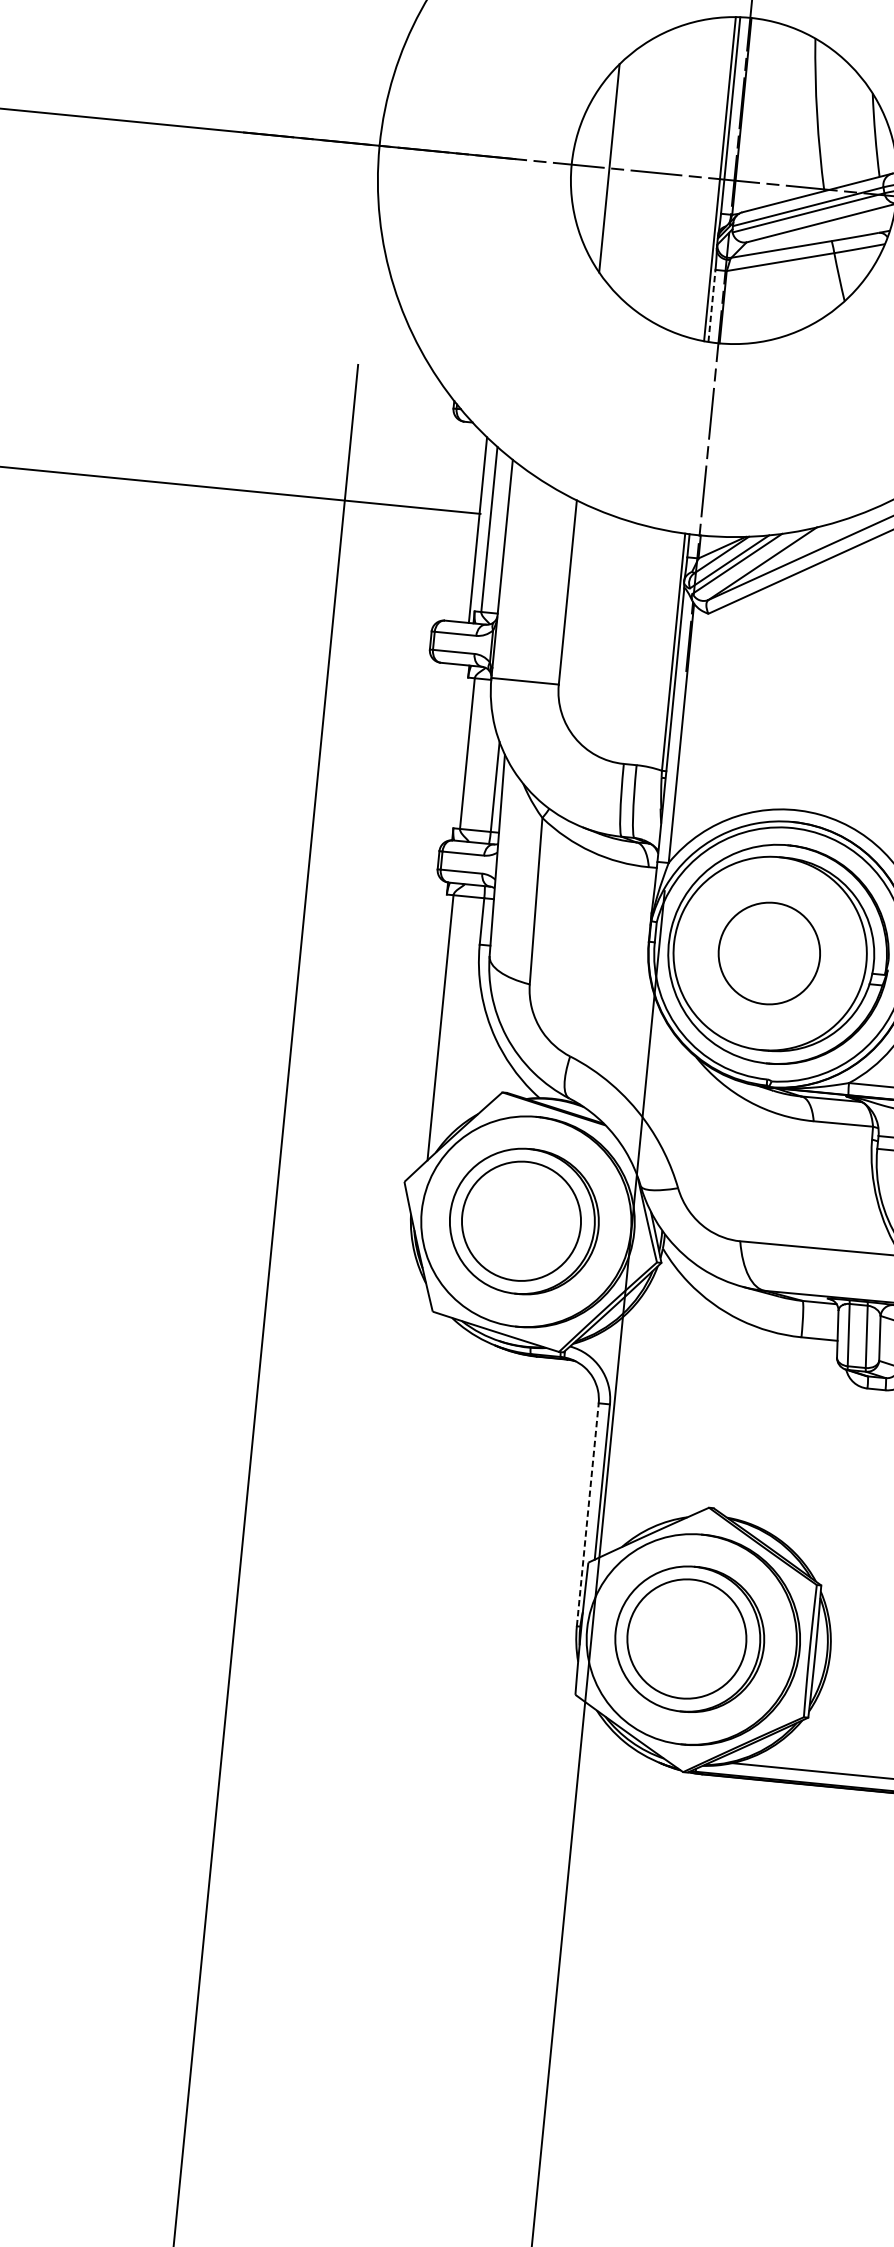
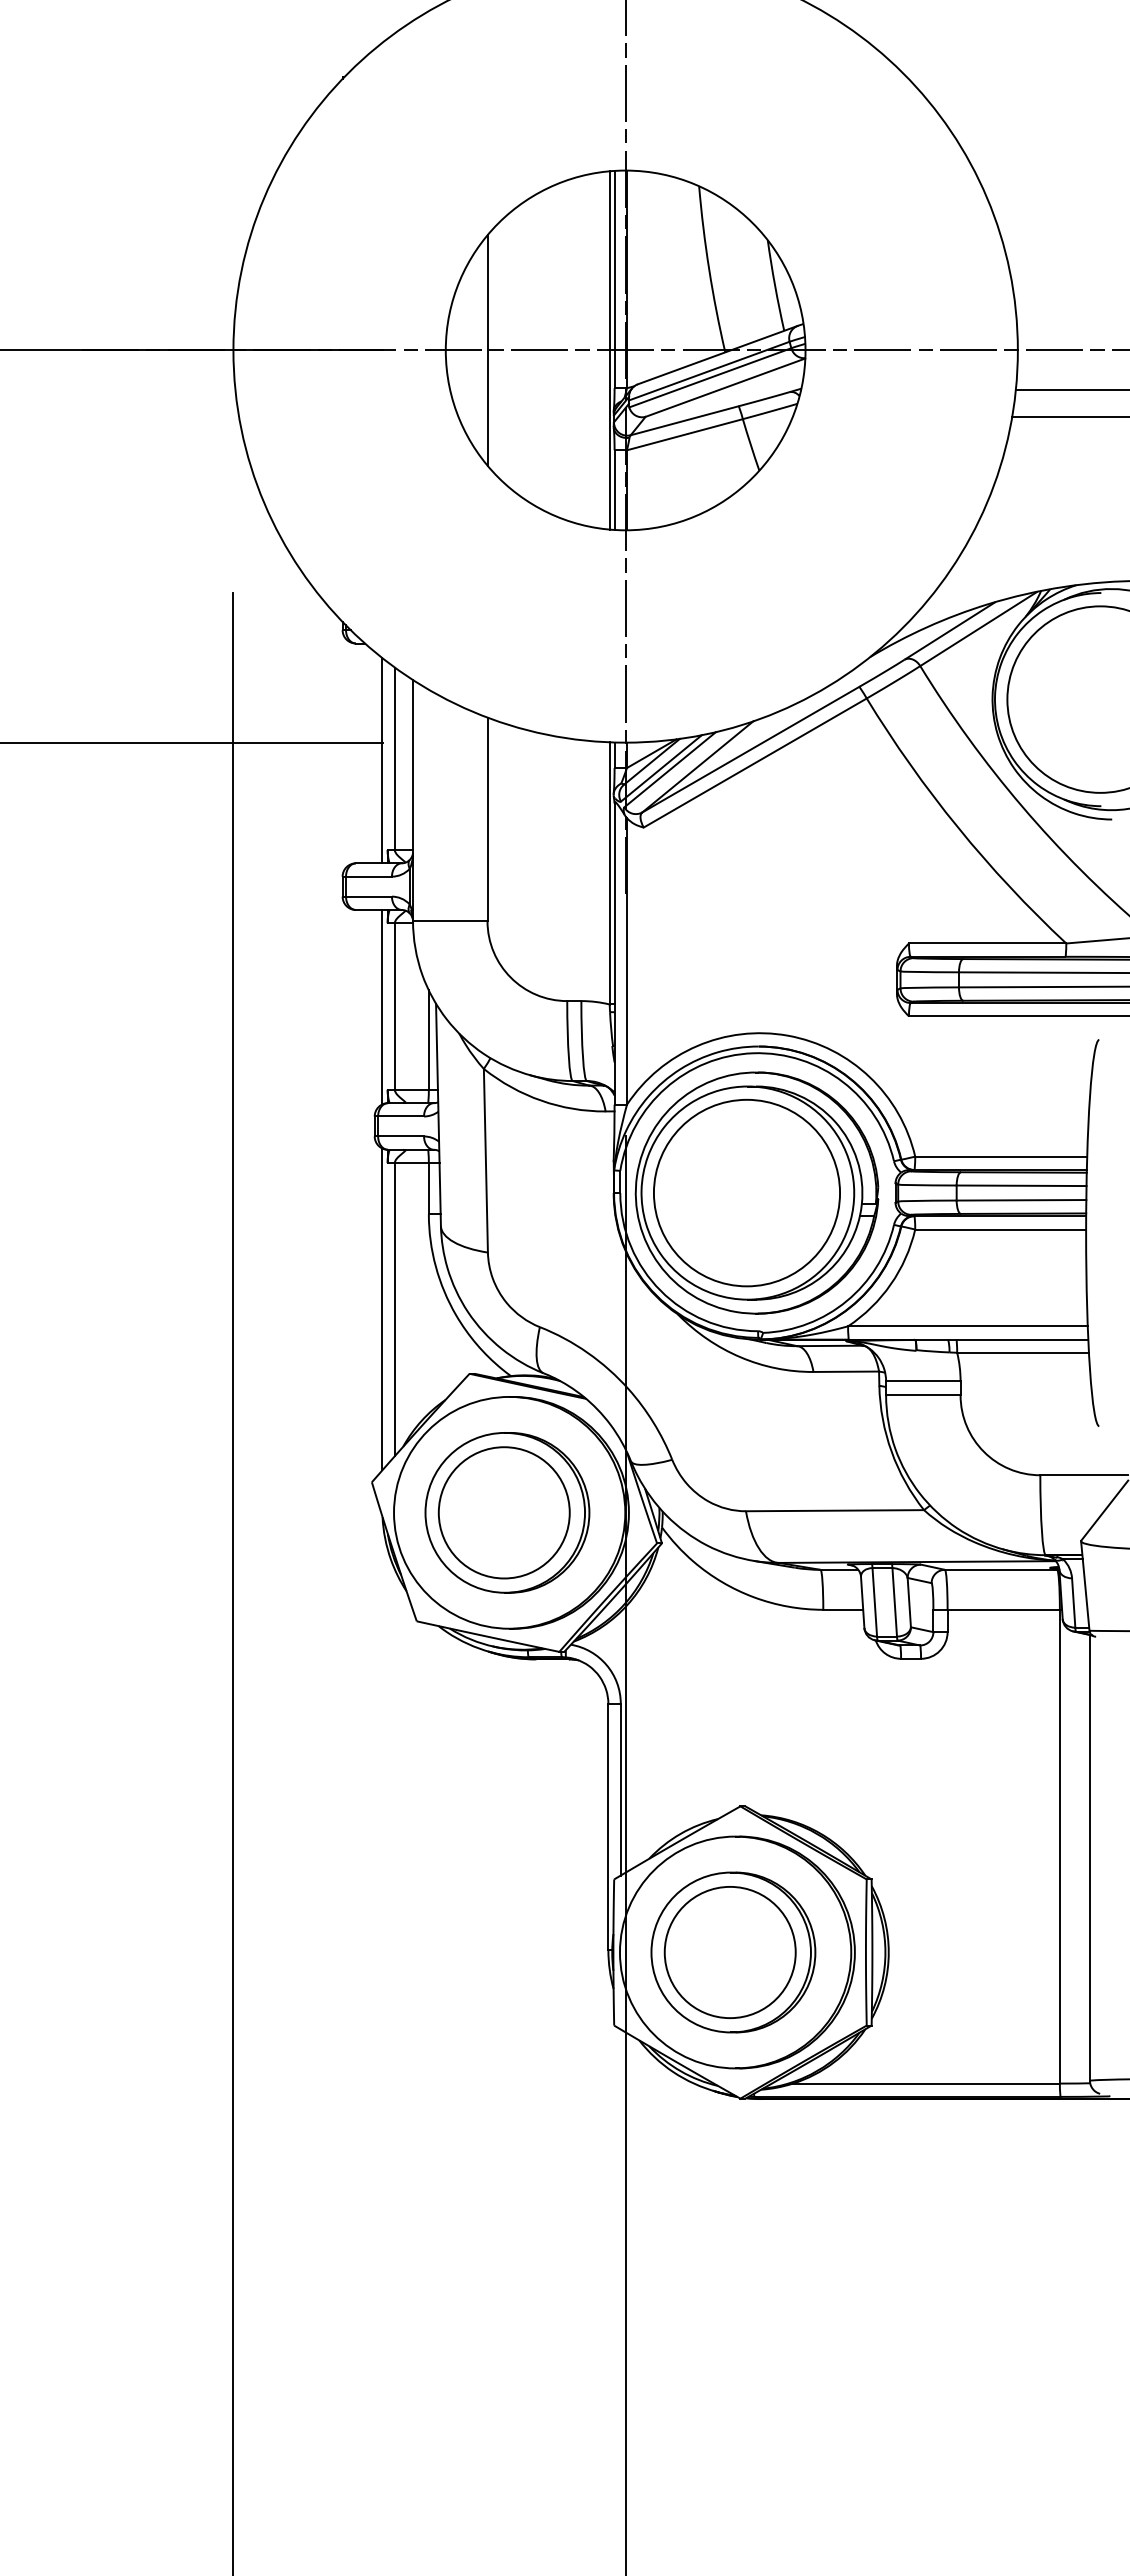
line: (711, 306) -> (614, 490), dashed -> solid
line: (456, 752) -> (382, 1006), added
part: (769, 952) -> (746, 1192), size x1.67
line: (429, 1026) -> (382, 1309), added
line: (587, 1514) -> (608, 1826), dashed -> solid

